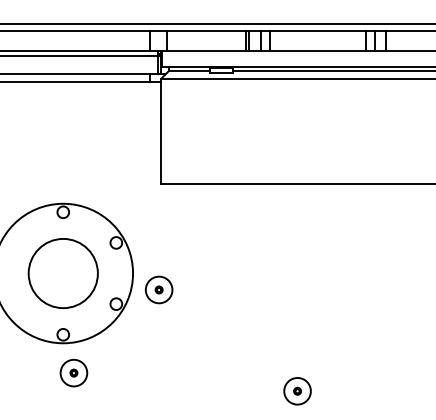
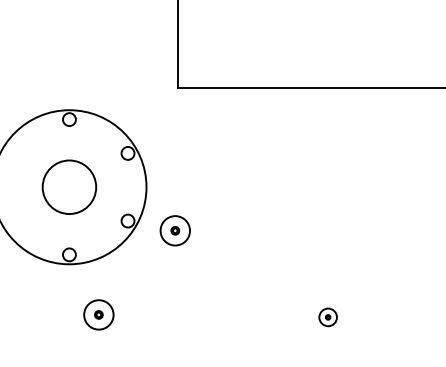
circle: (62, 273) -> (68, 187), size x0.7
part: (159, 289) -> (175, 230), moved
part: (73, 372) -> (98, 314), moved
part: (297, 391) -> (328, 317), size x0.6

